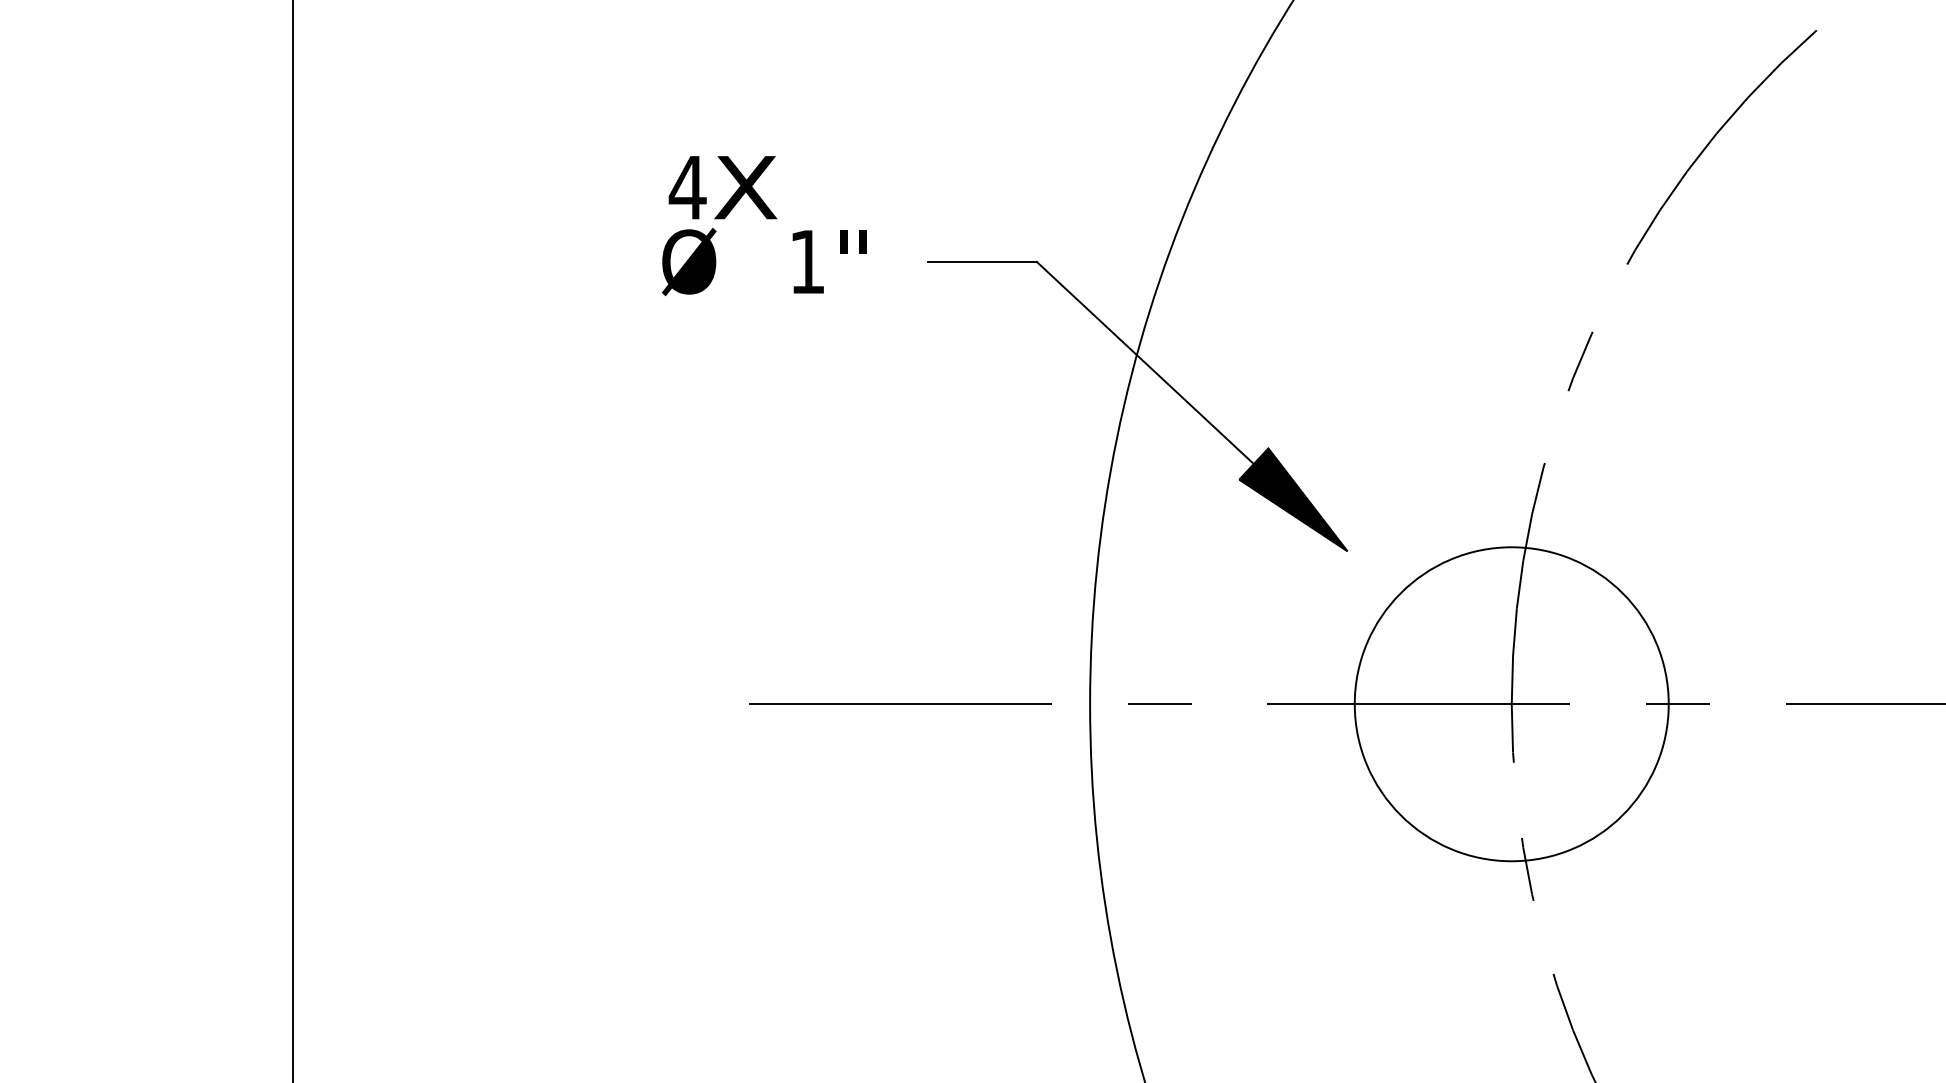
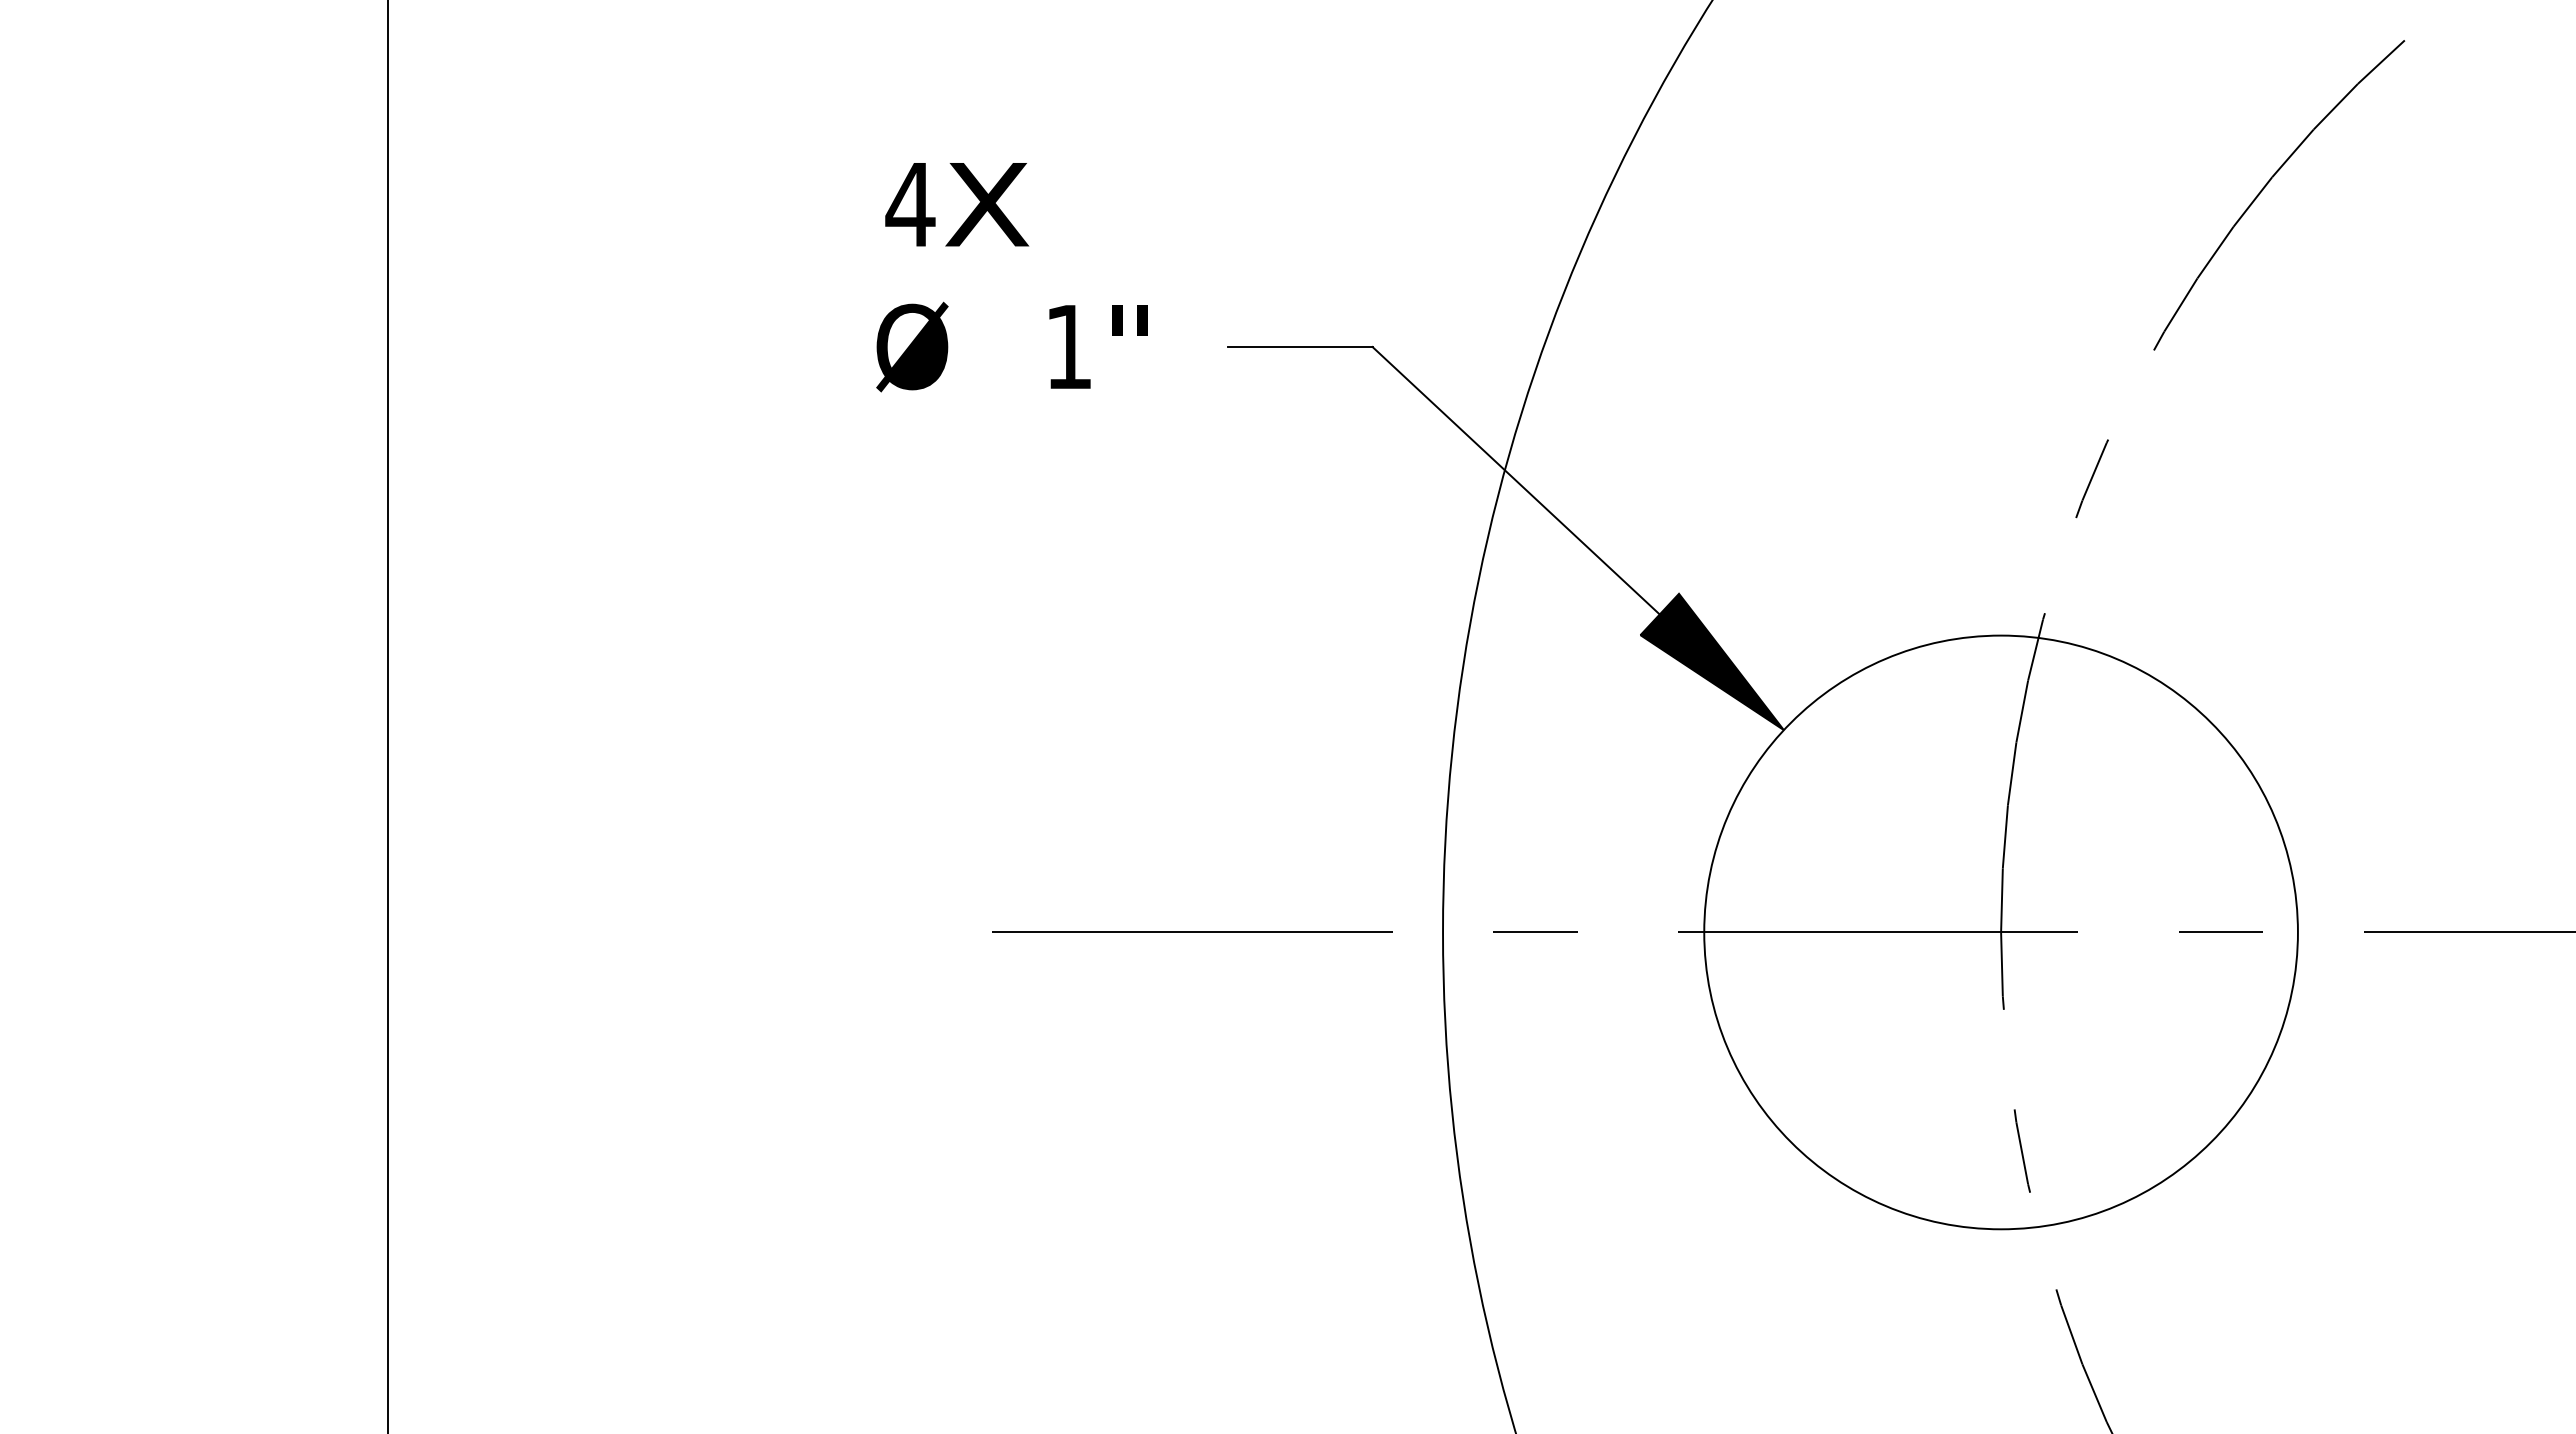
text: (723, 187) -> (957, 204), moved
circle: (1511, 704) -> (2000, 932), size x1.43

